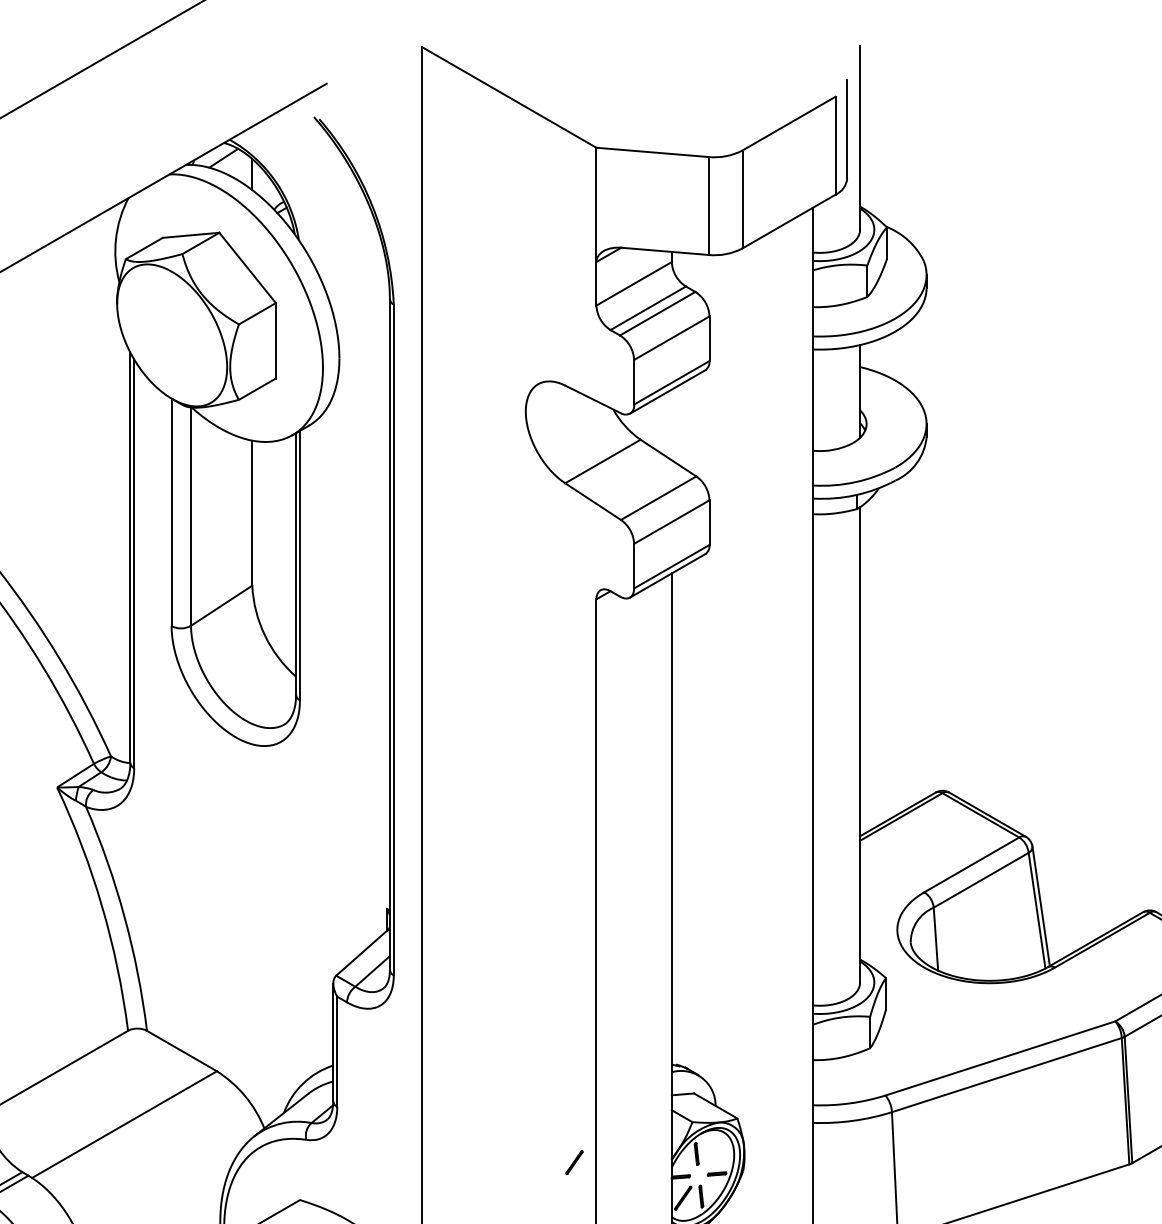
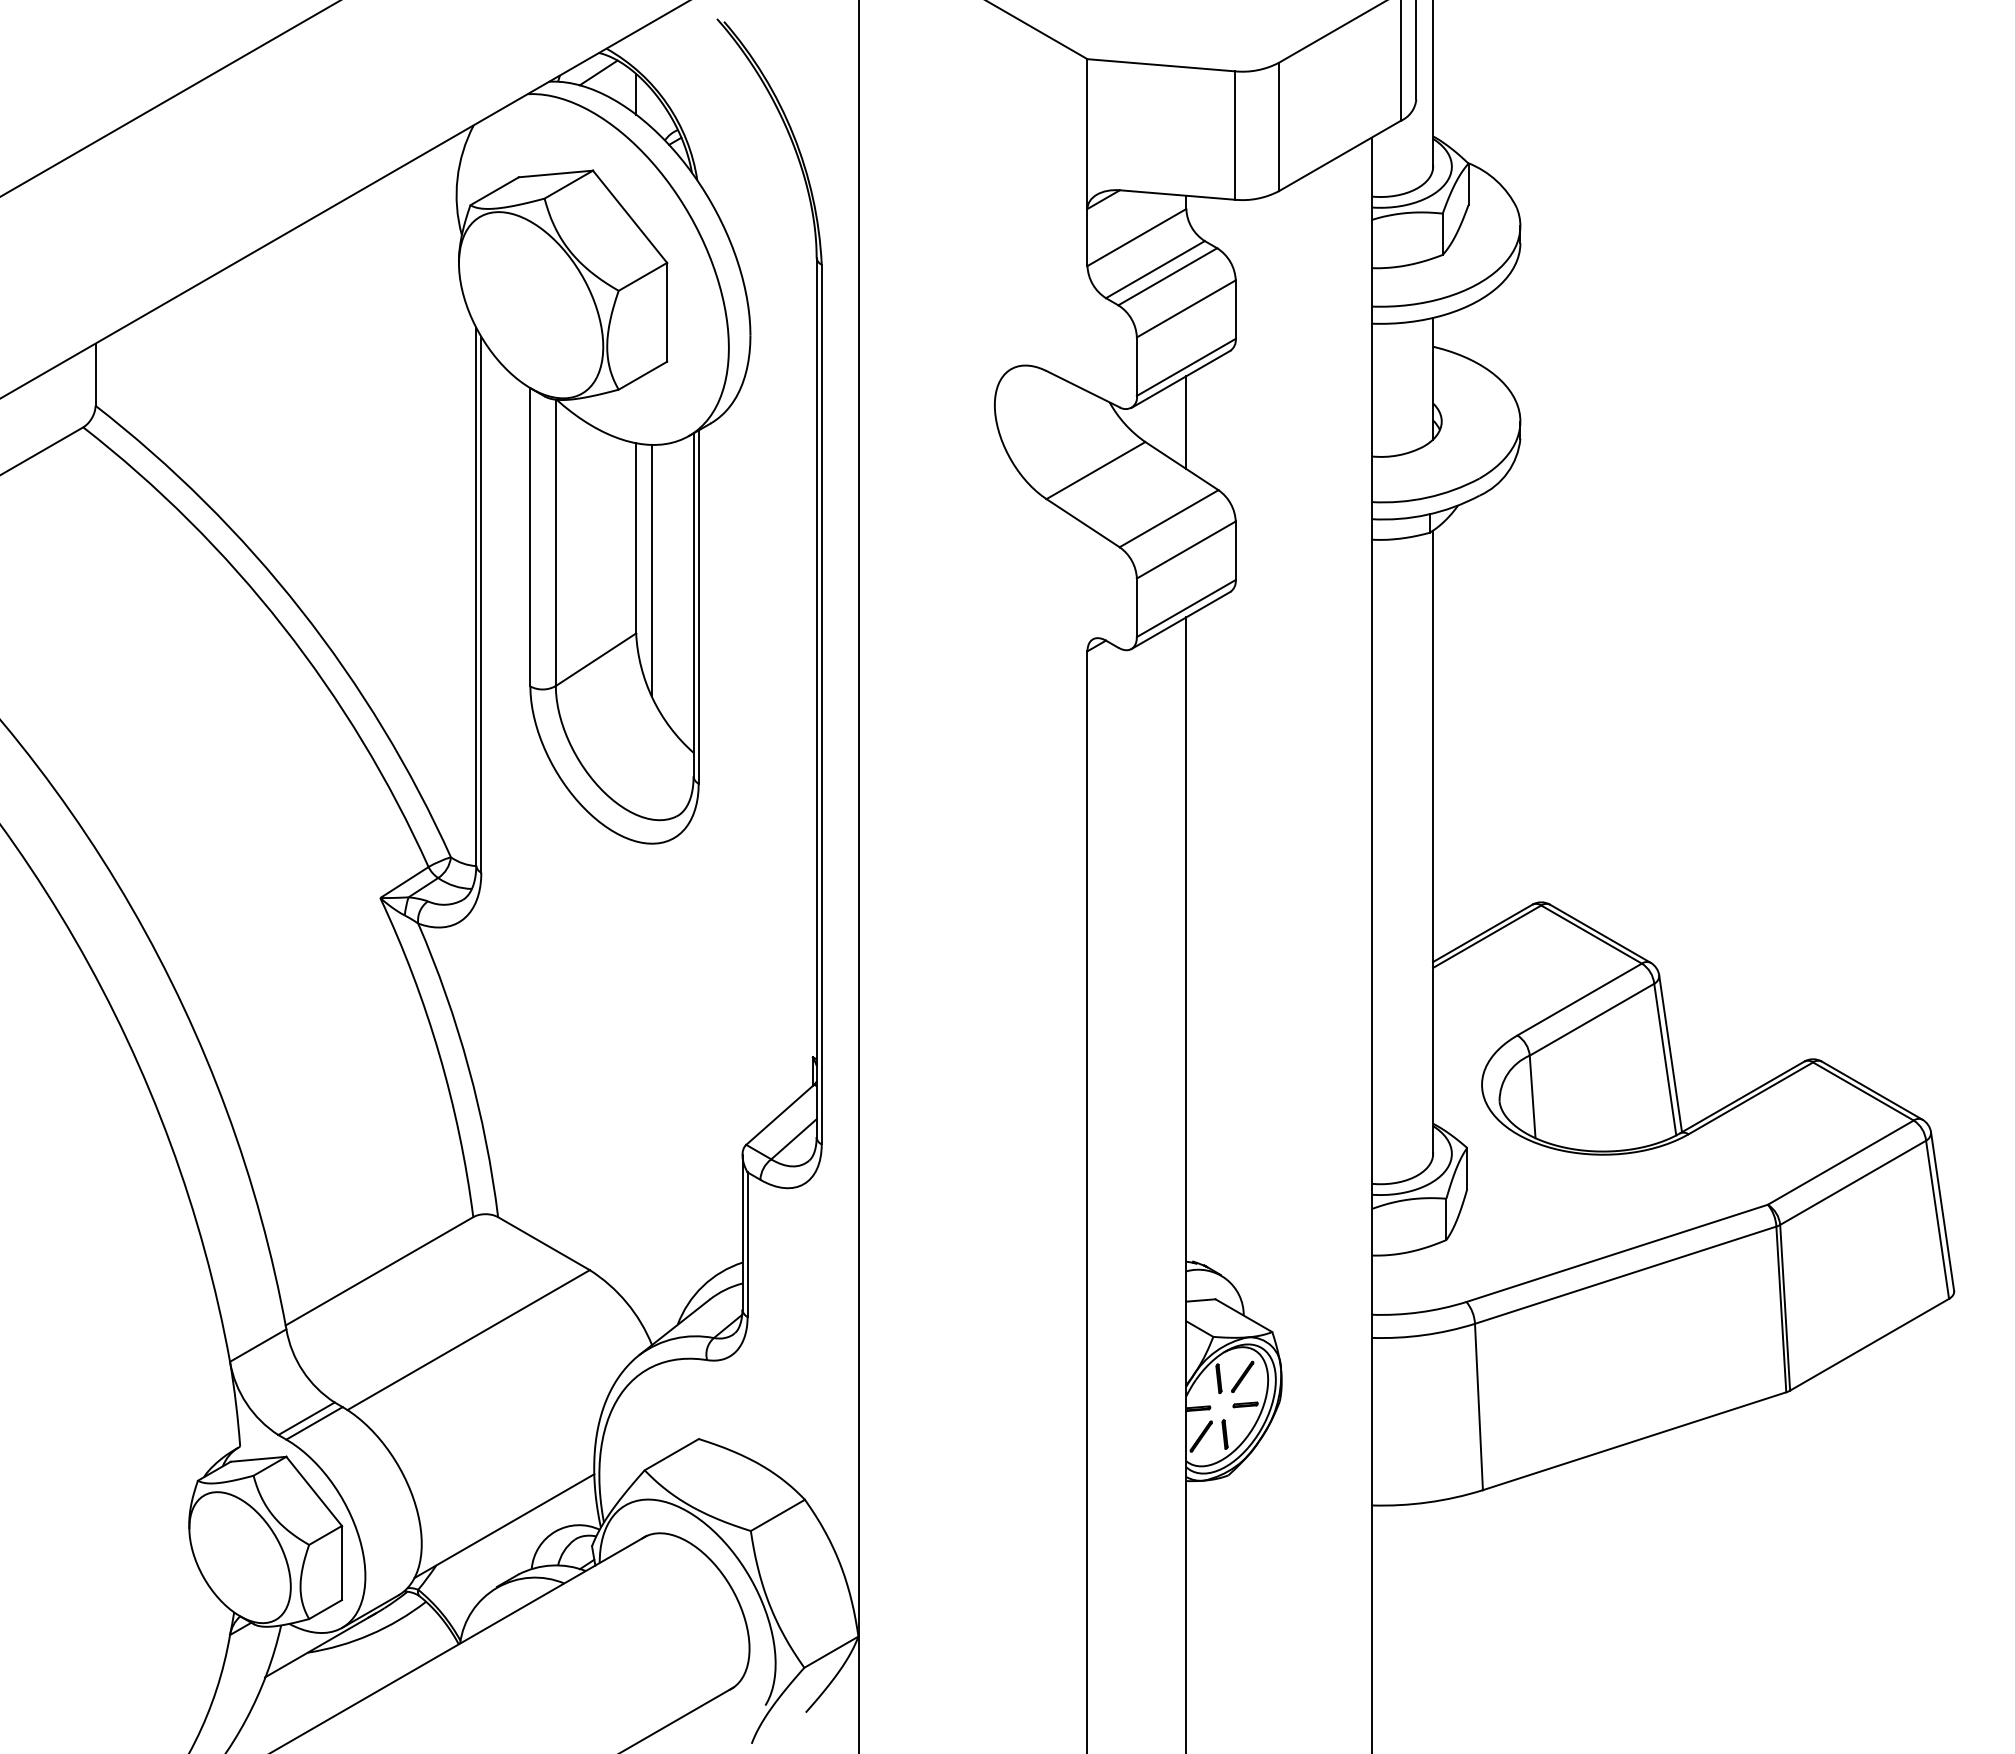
line: (671, 424) -> (1186, 422), added
line: (263, 536) -> (651, 569), added
line: (574, 1162) -> (1242, 1376), moved

